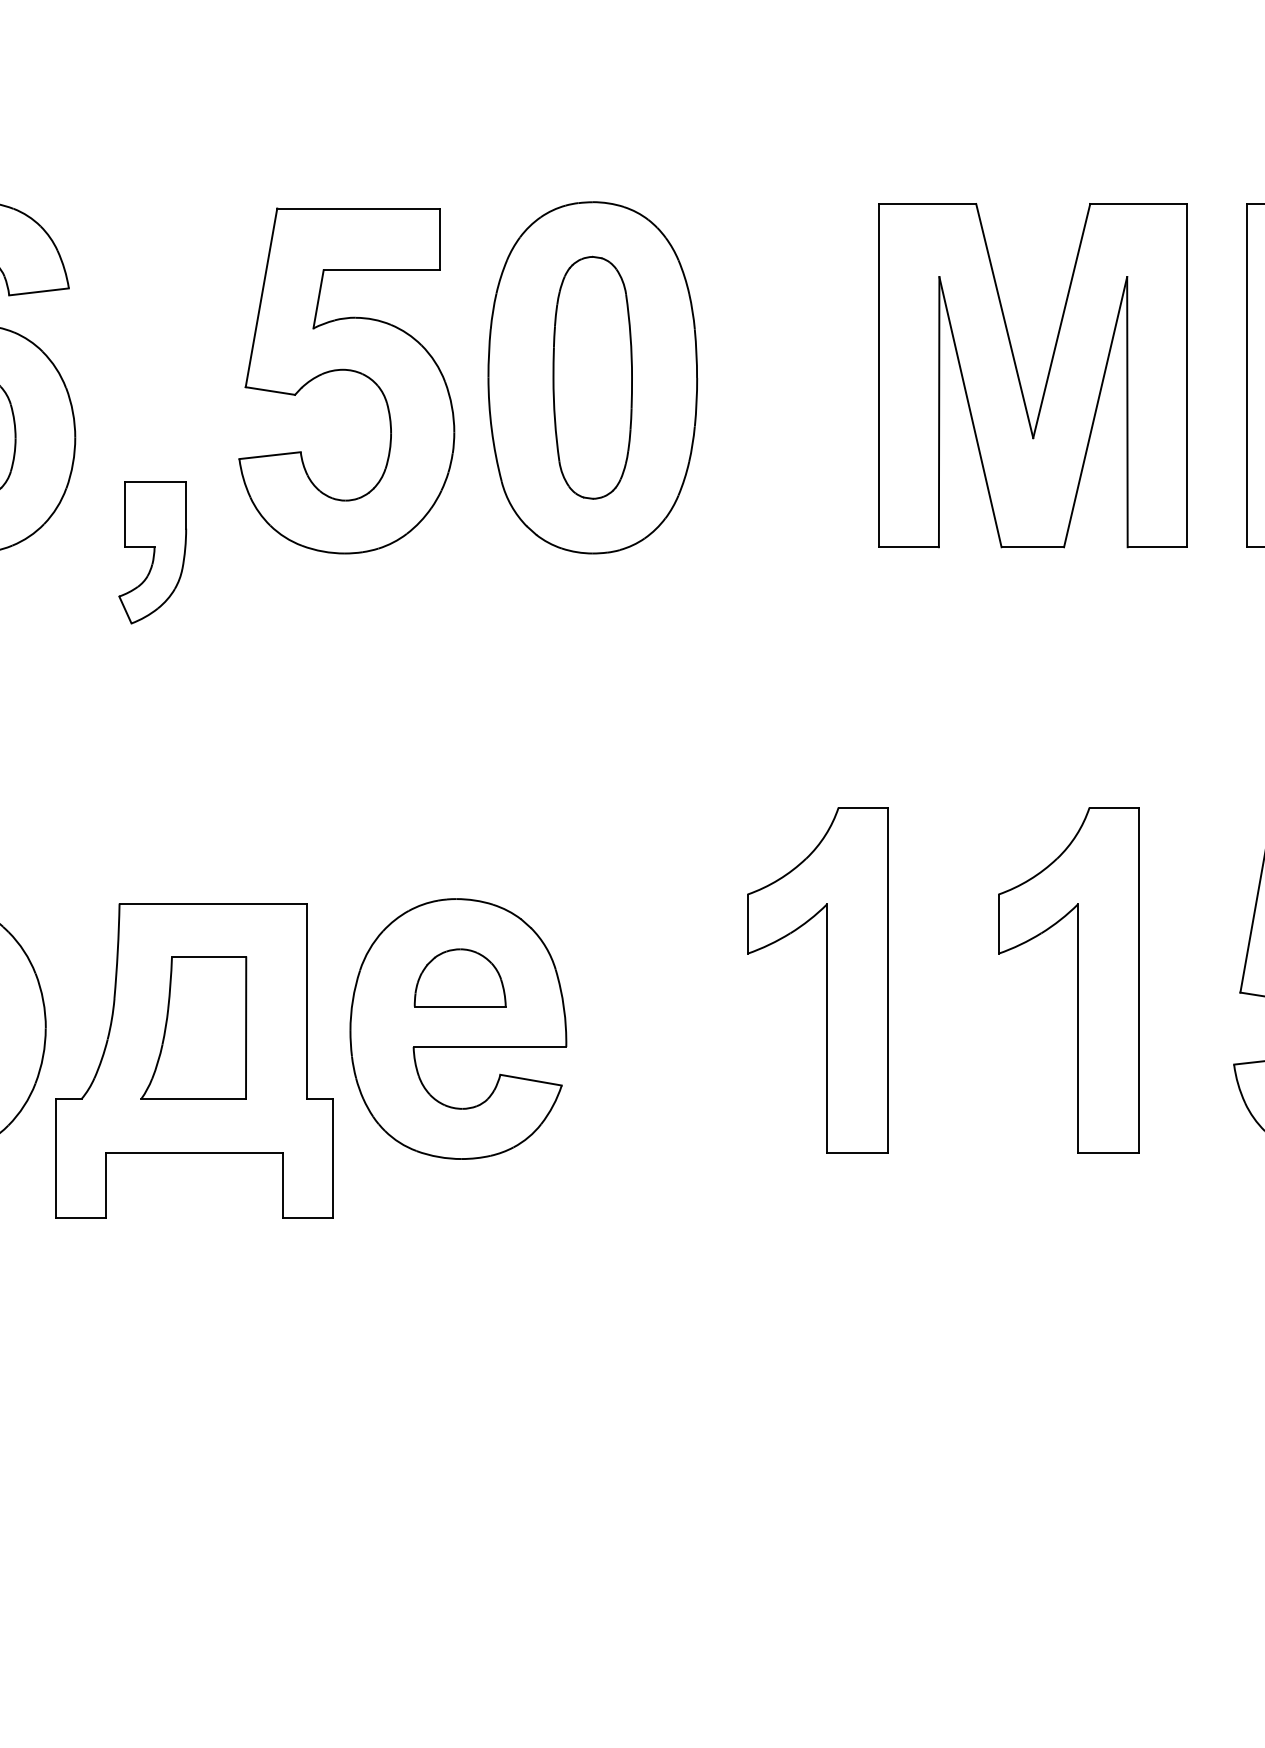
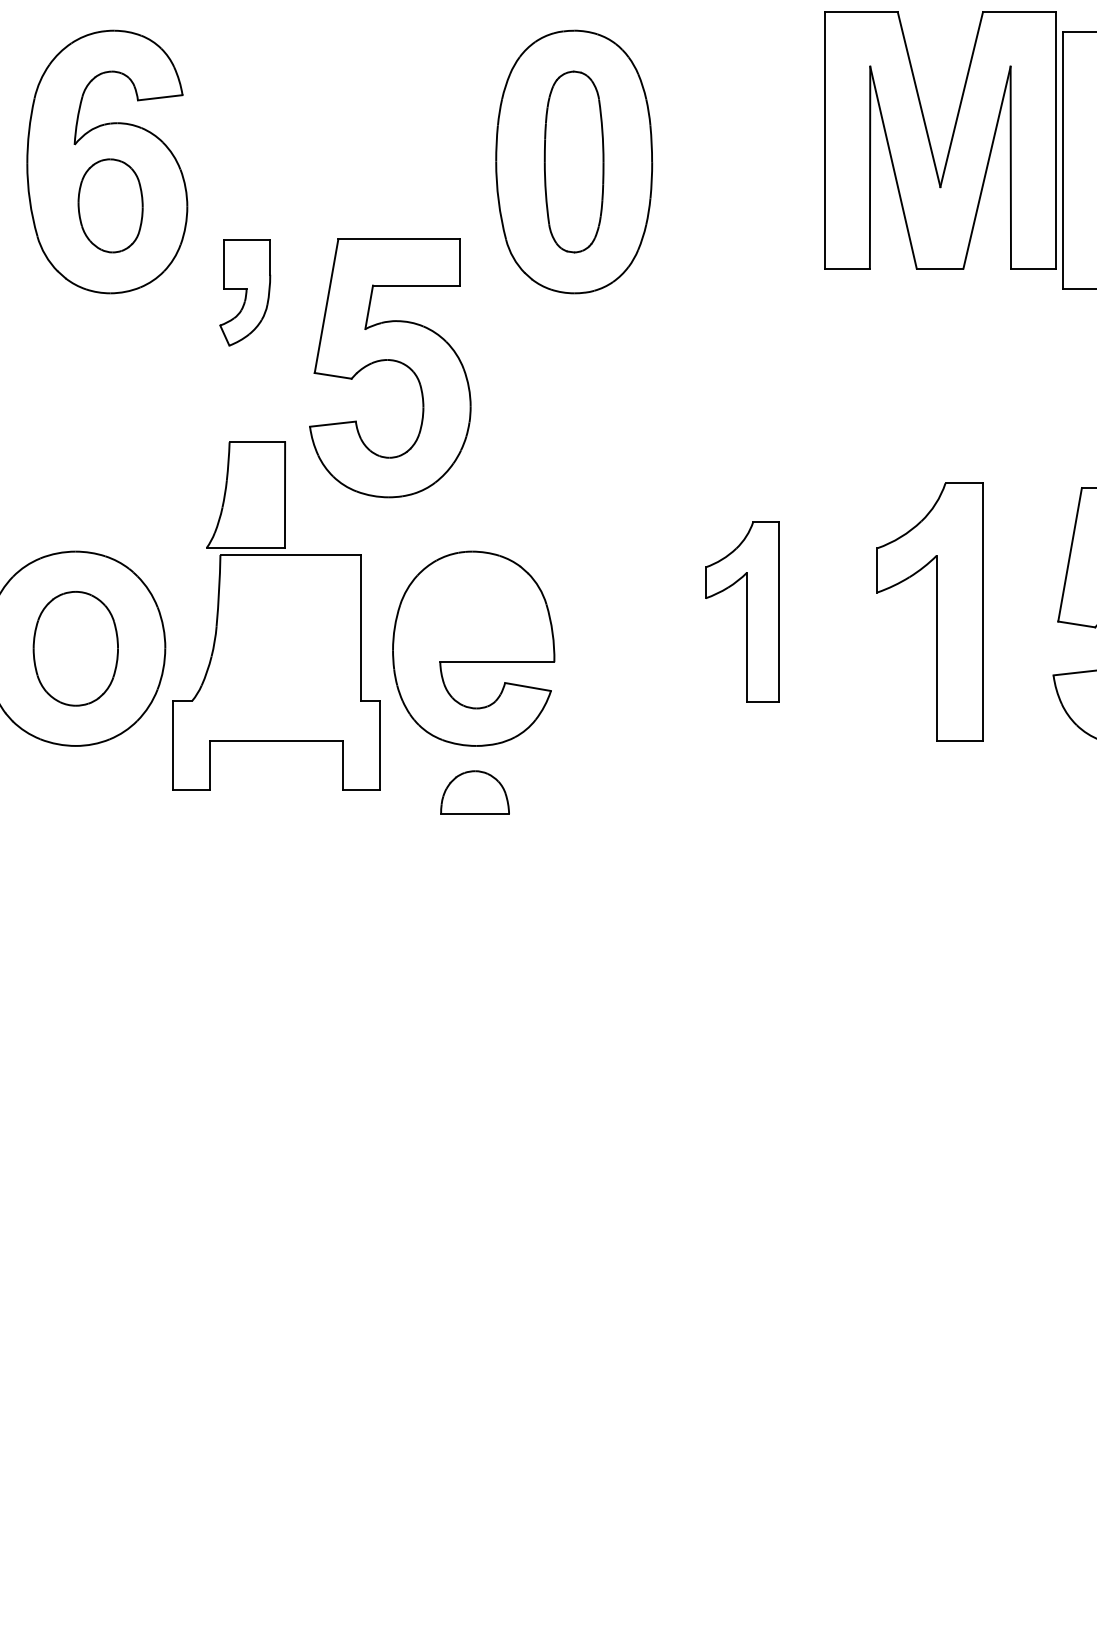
part: (347, 371) -> (390, 361), moved
part: (1045, 381) -> (949, 144), moved
part: (459, 977) -> (474, 792), moved
part: (817, 979) -> (742, 611), size x0.7
part: (193, 1027) -> (245, 494), moved

